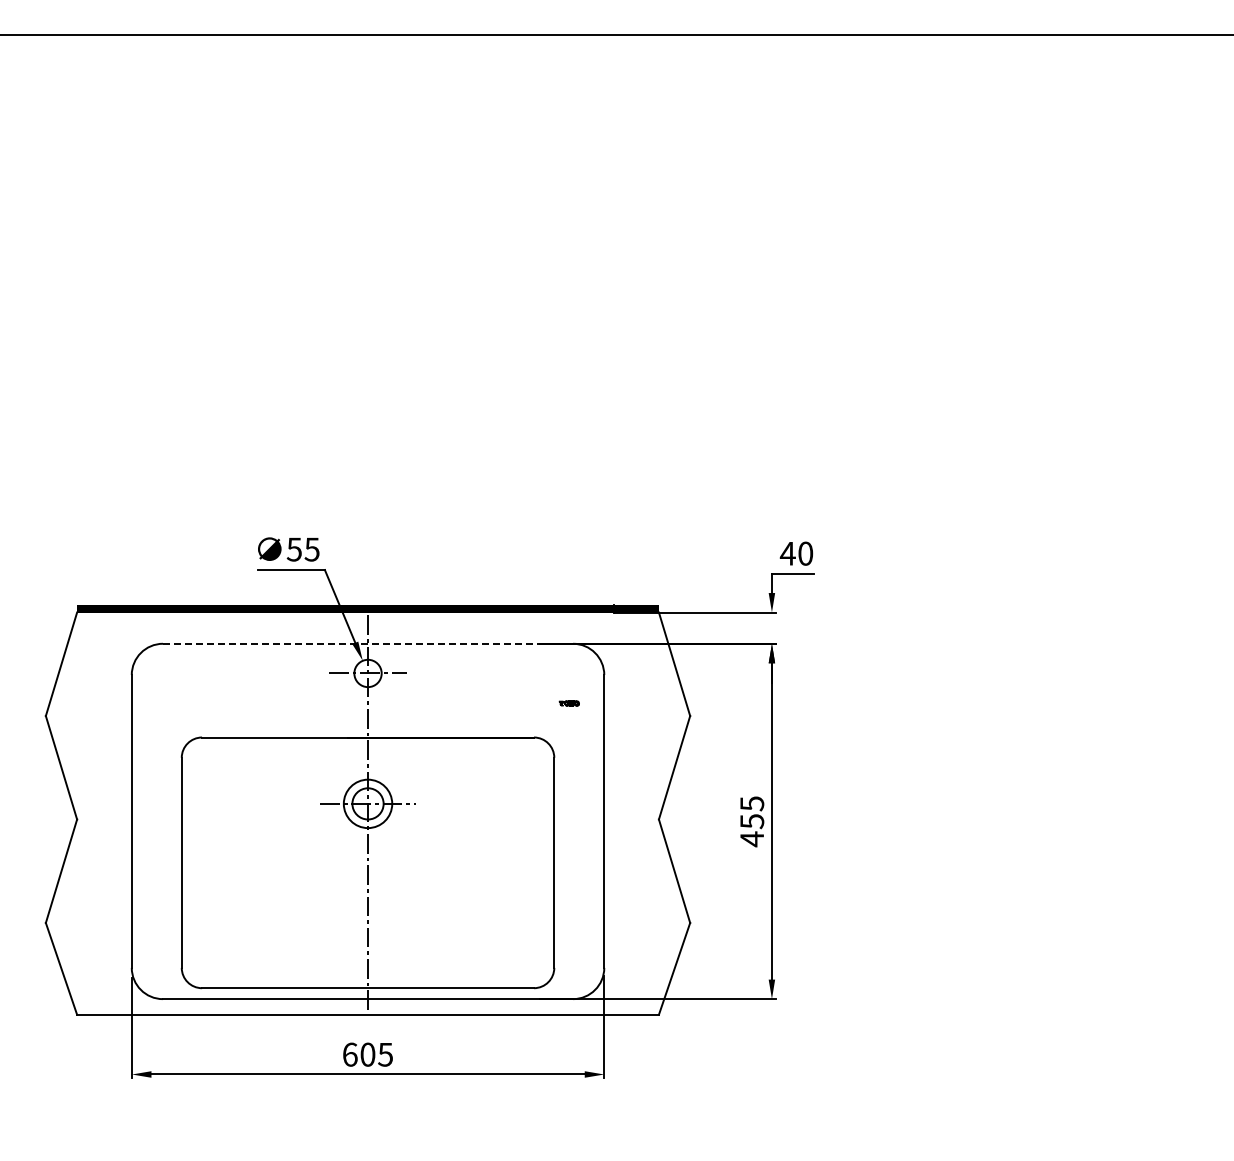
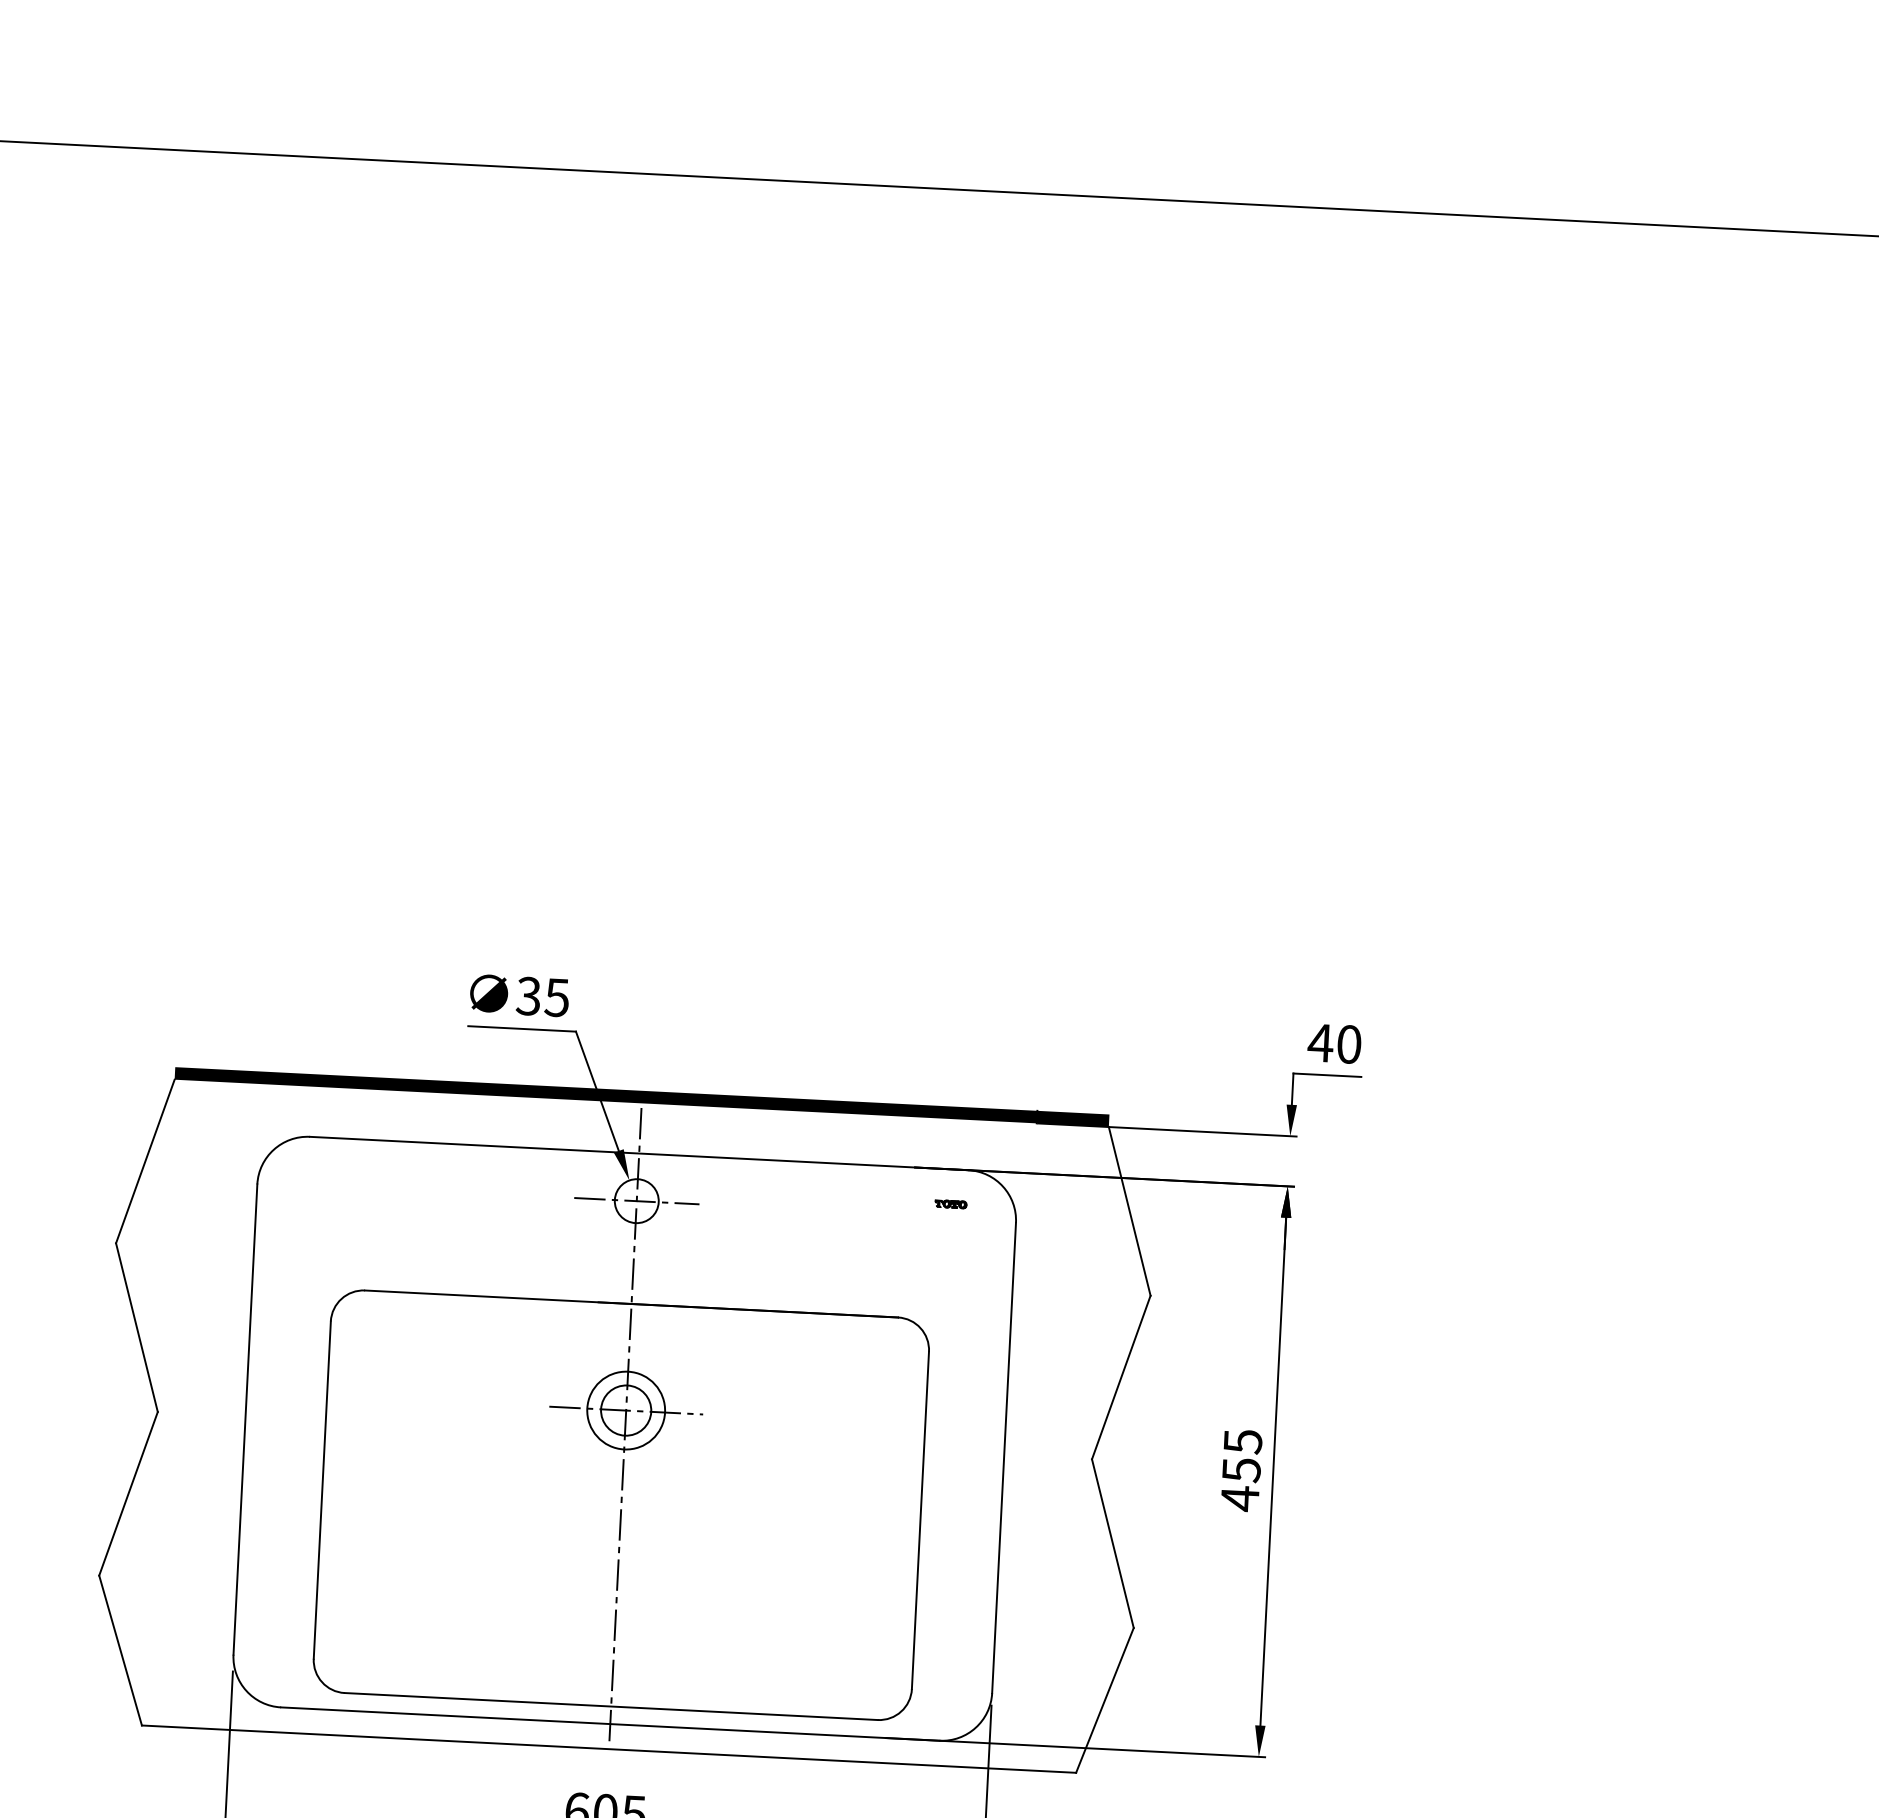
text: (294, 549) -> (528, 996), 55 -> 35
line: (368, 643) -> (639, 1153), dashed -> solid
part: (568, 703) -> (949, 1204), moved

